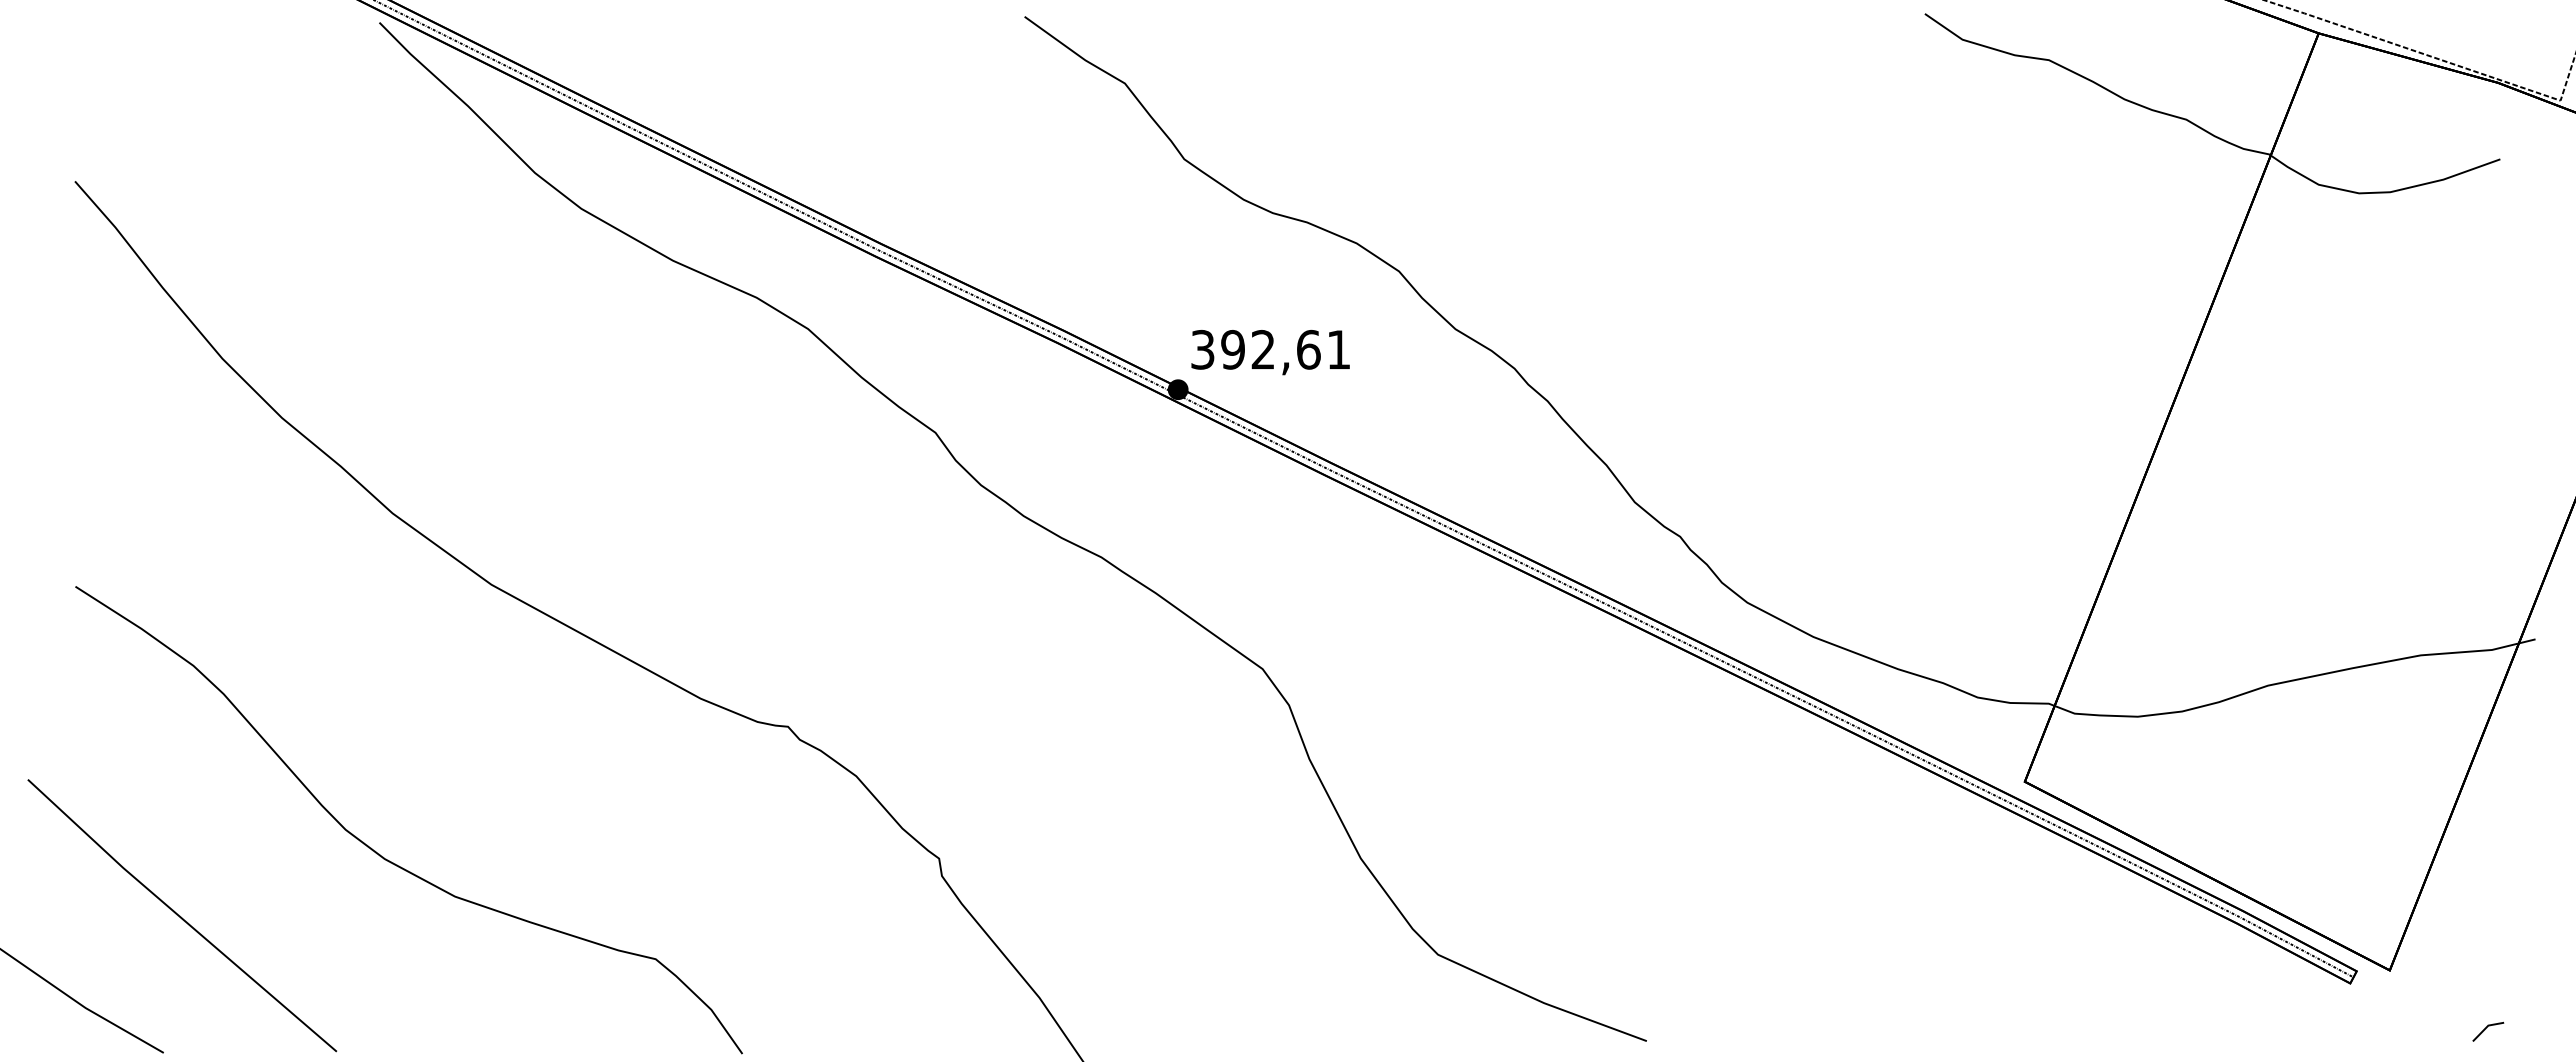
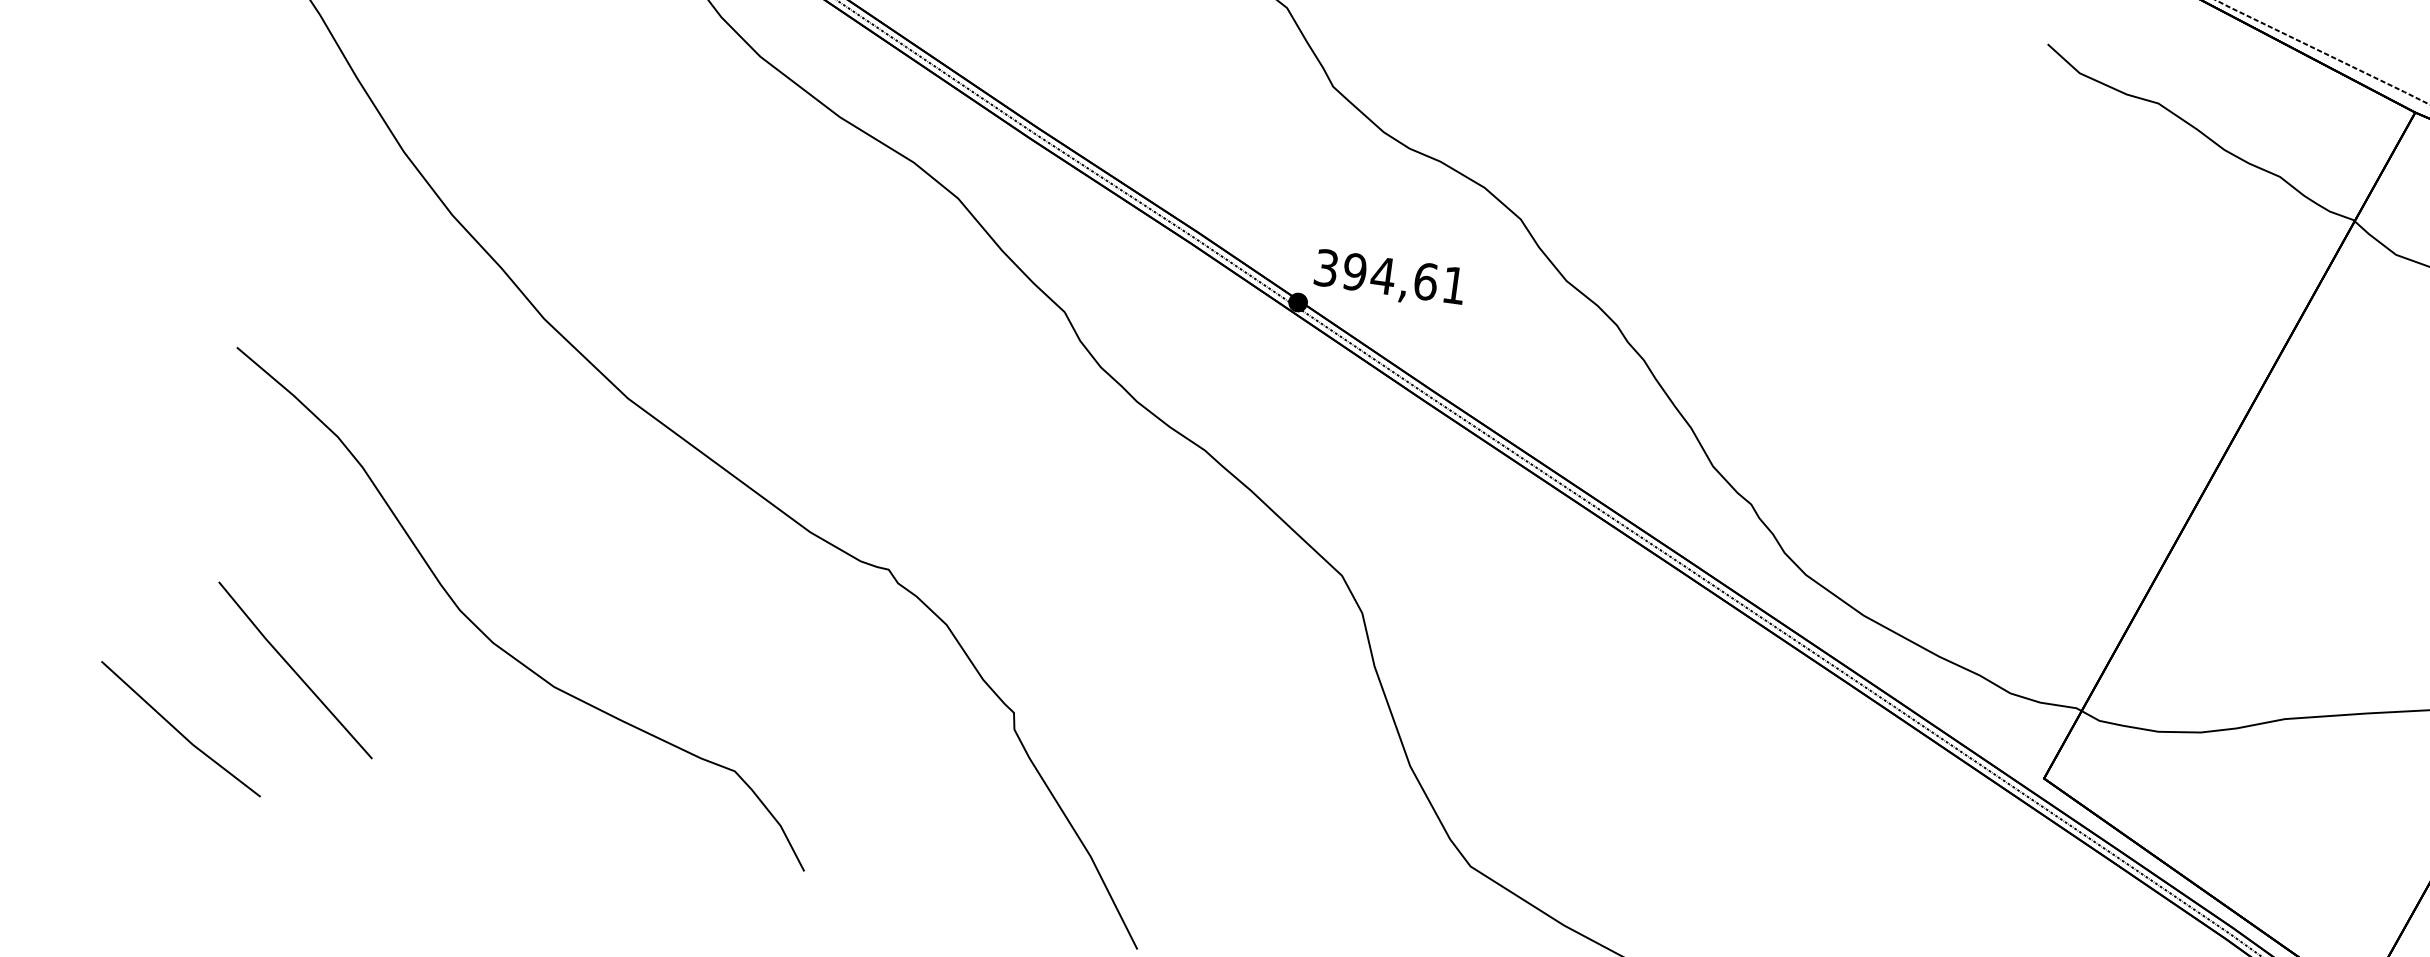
text: (1262, 349) -> (1382, 275), 392,61 -> 394,61
part: (182, 915) -> (295, 670), size x0.6

